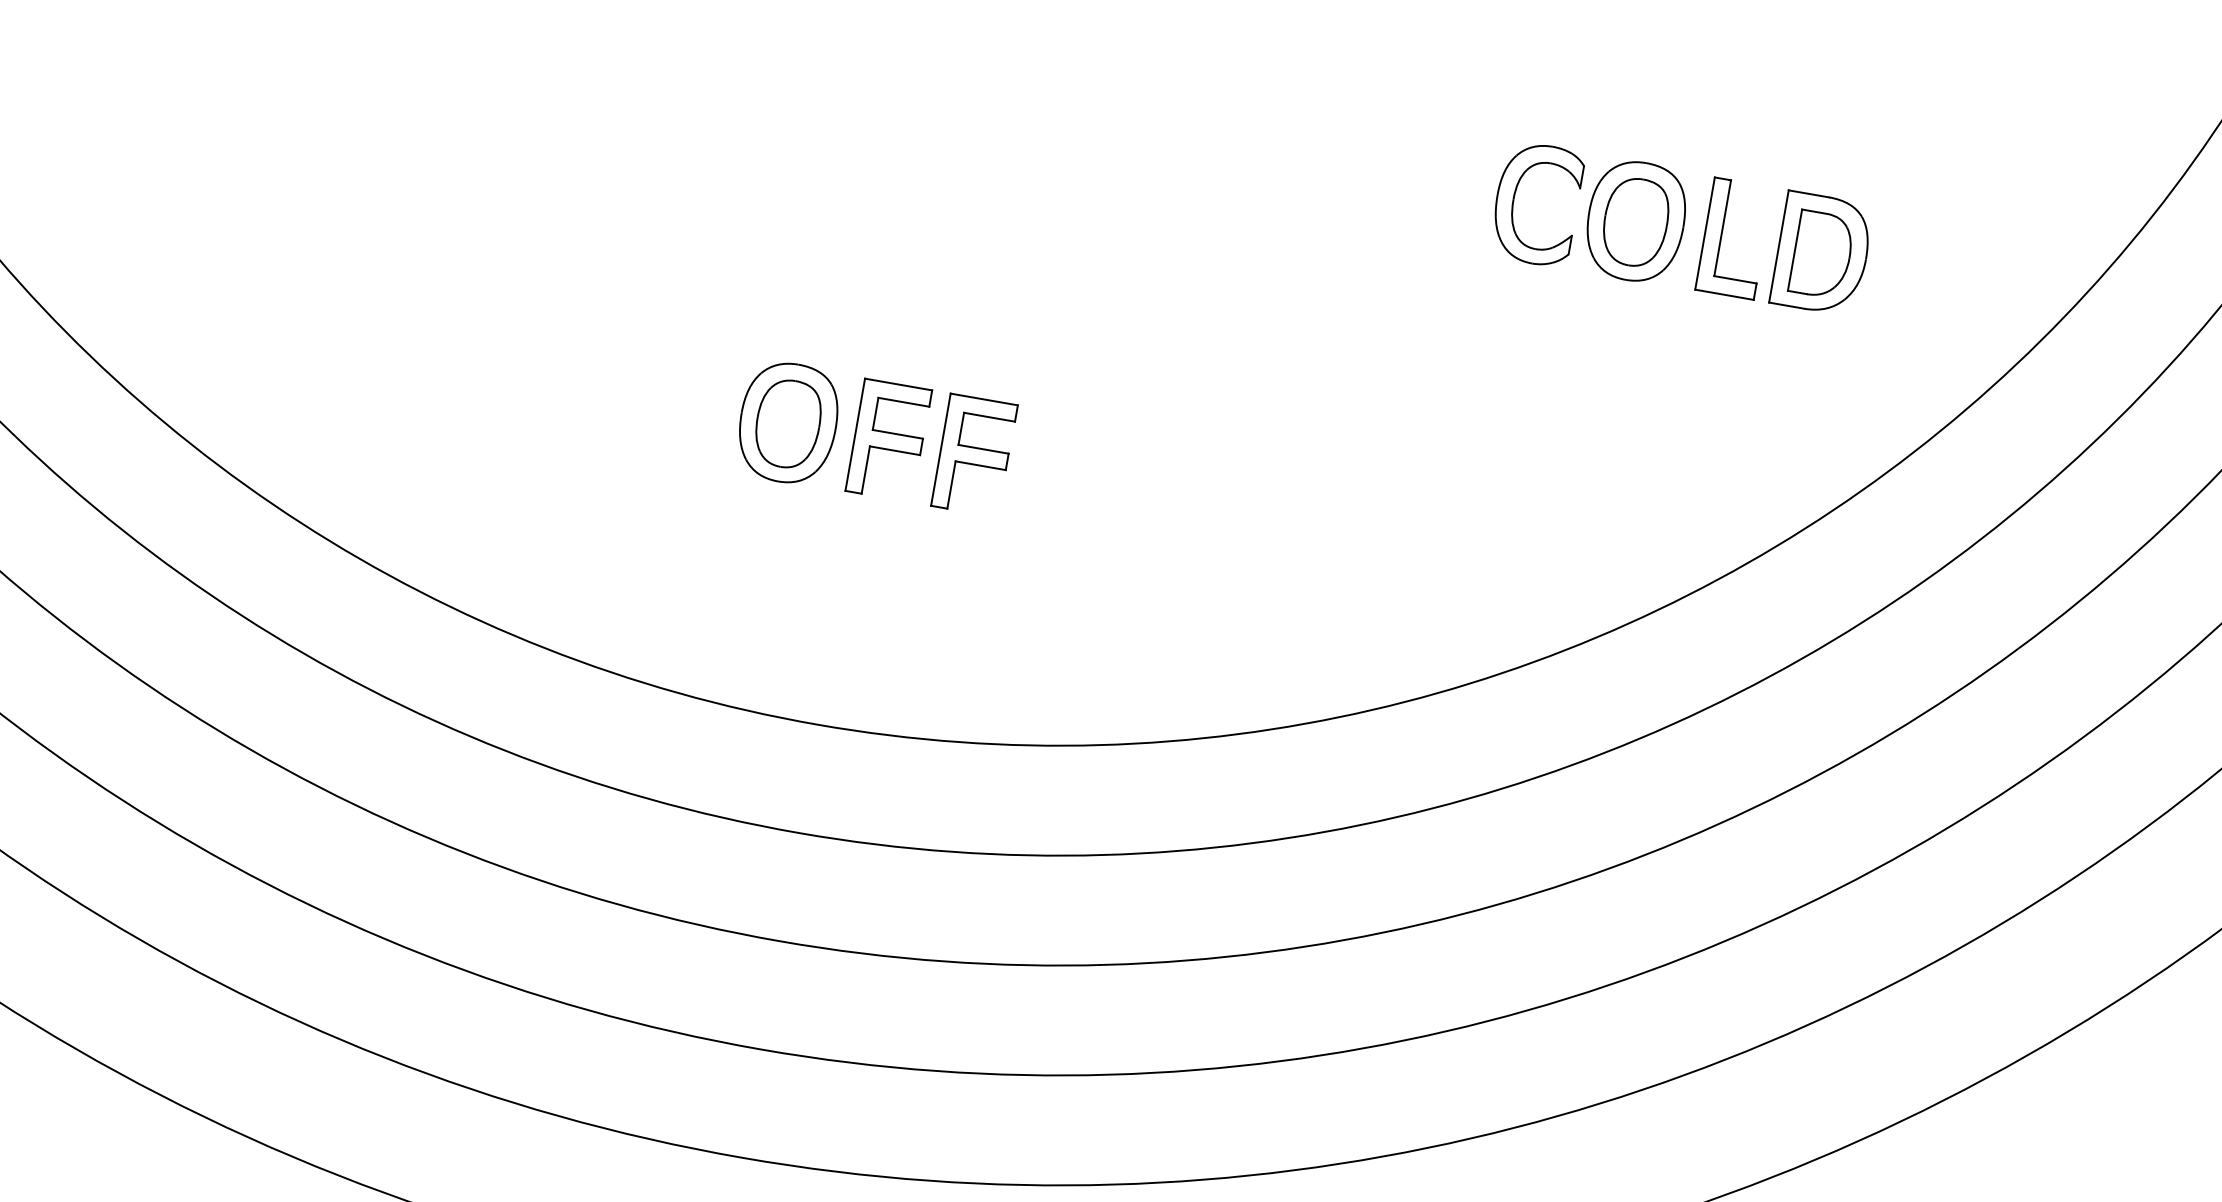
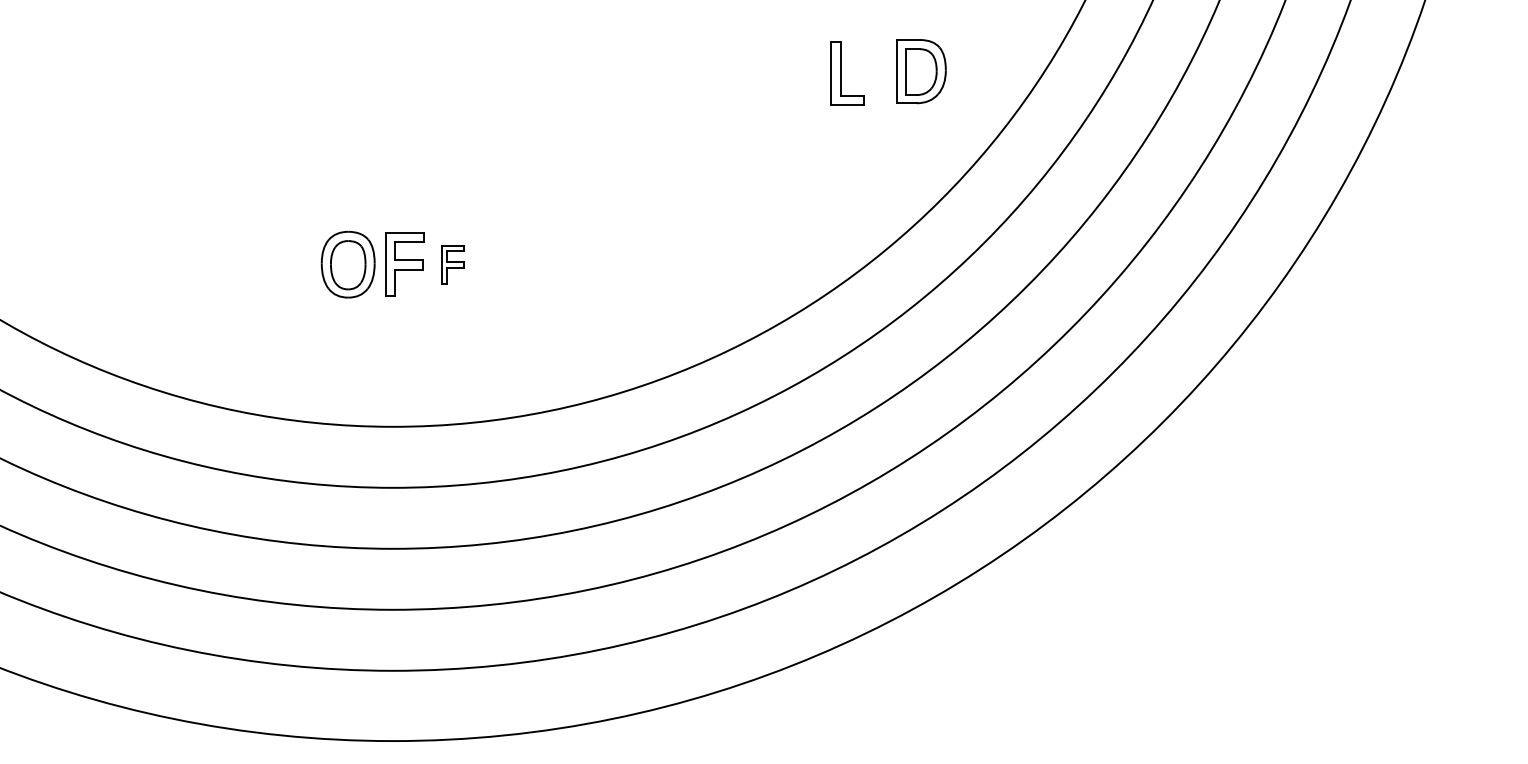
part: (1589, 213) -> (766, 73), removed
part: (1822, 253) -> (921, 71), moved
part: (973, 454) -> (452, 264), size x0.6

